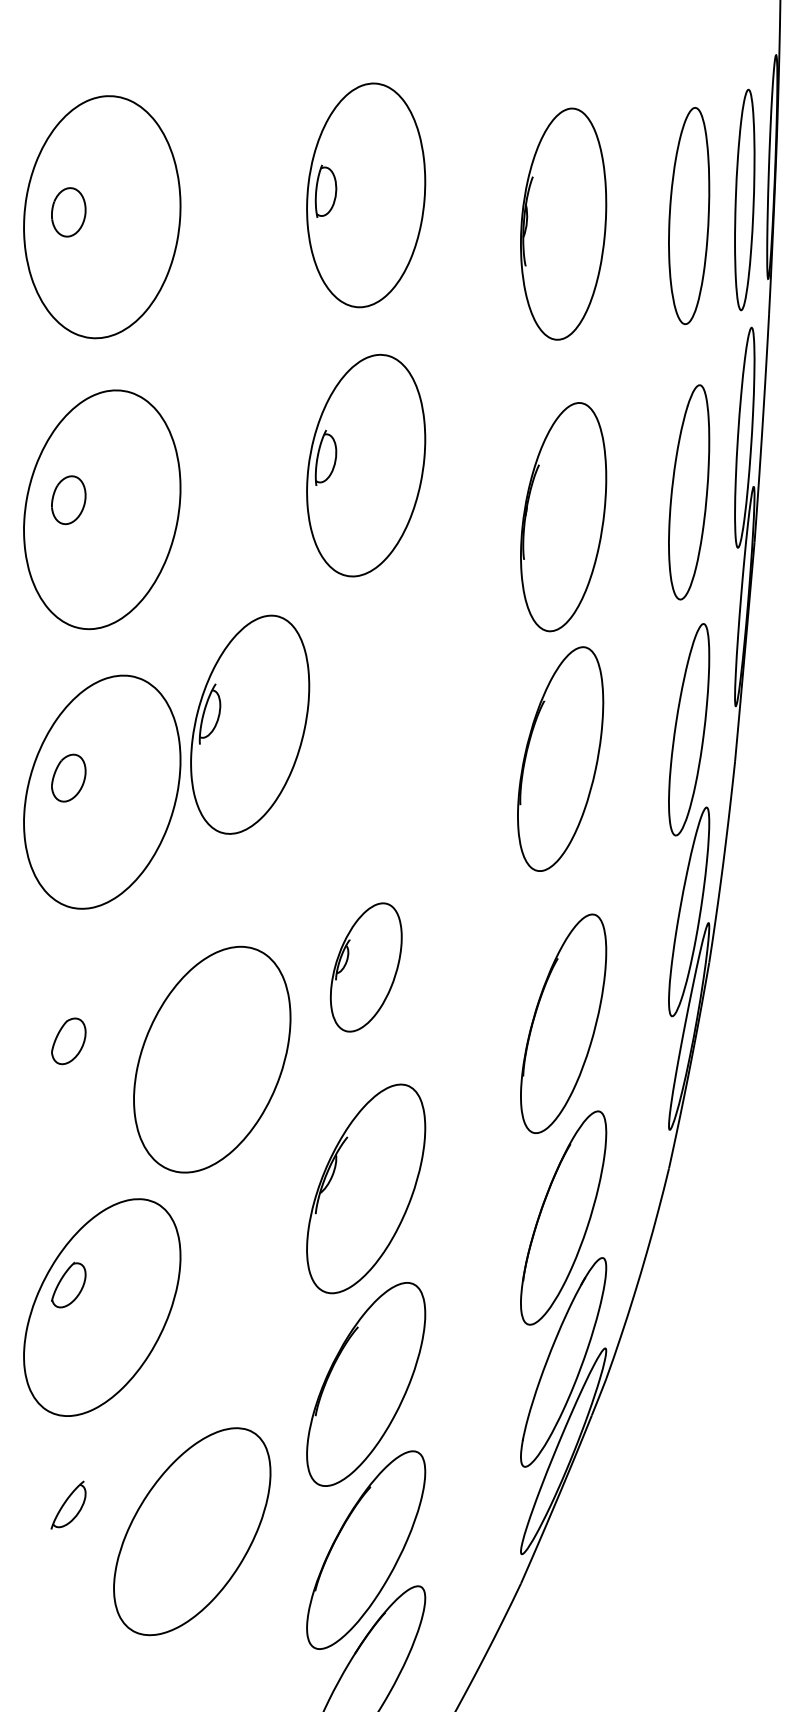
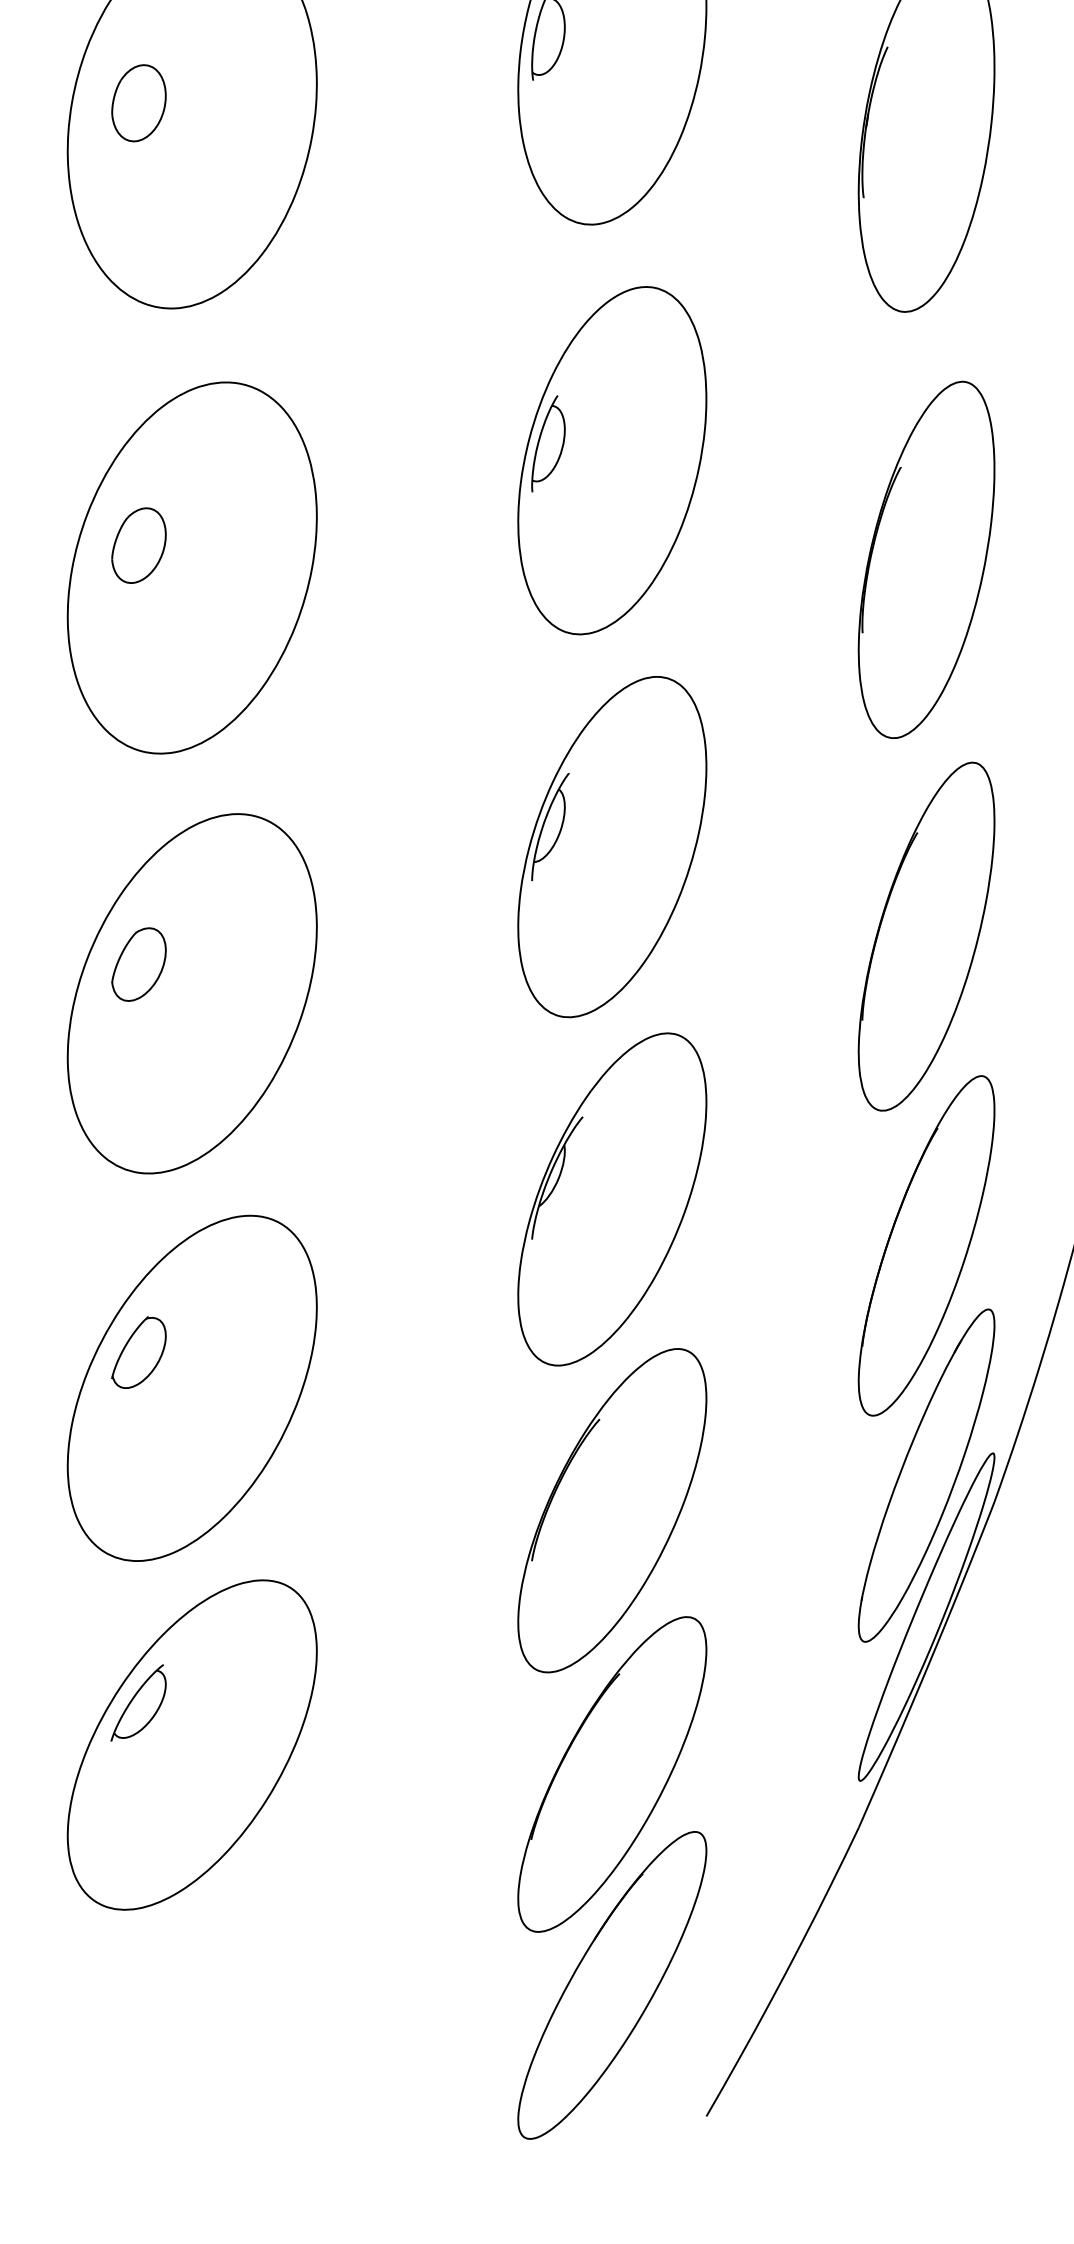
part: (250, 724) -> (612, 460), moved
part: (560, 758) -> (926, 558), moved
part: (366, 967) -> (612, 847), size x1.67
part: (212, 1059) -> (192, 993), moved
part: (192, 1531) -> (192, 1744), moved

